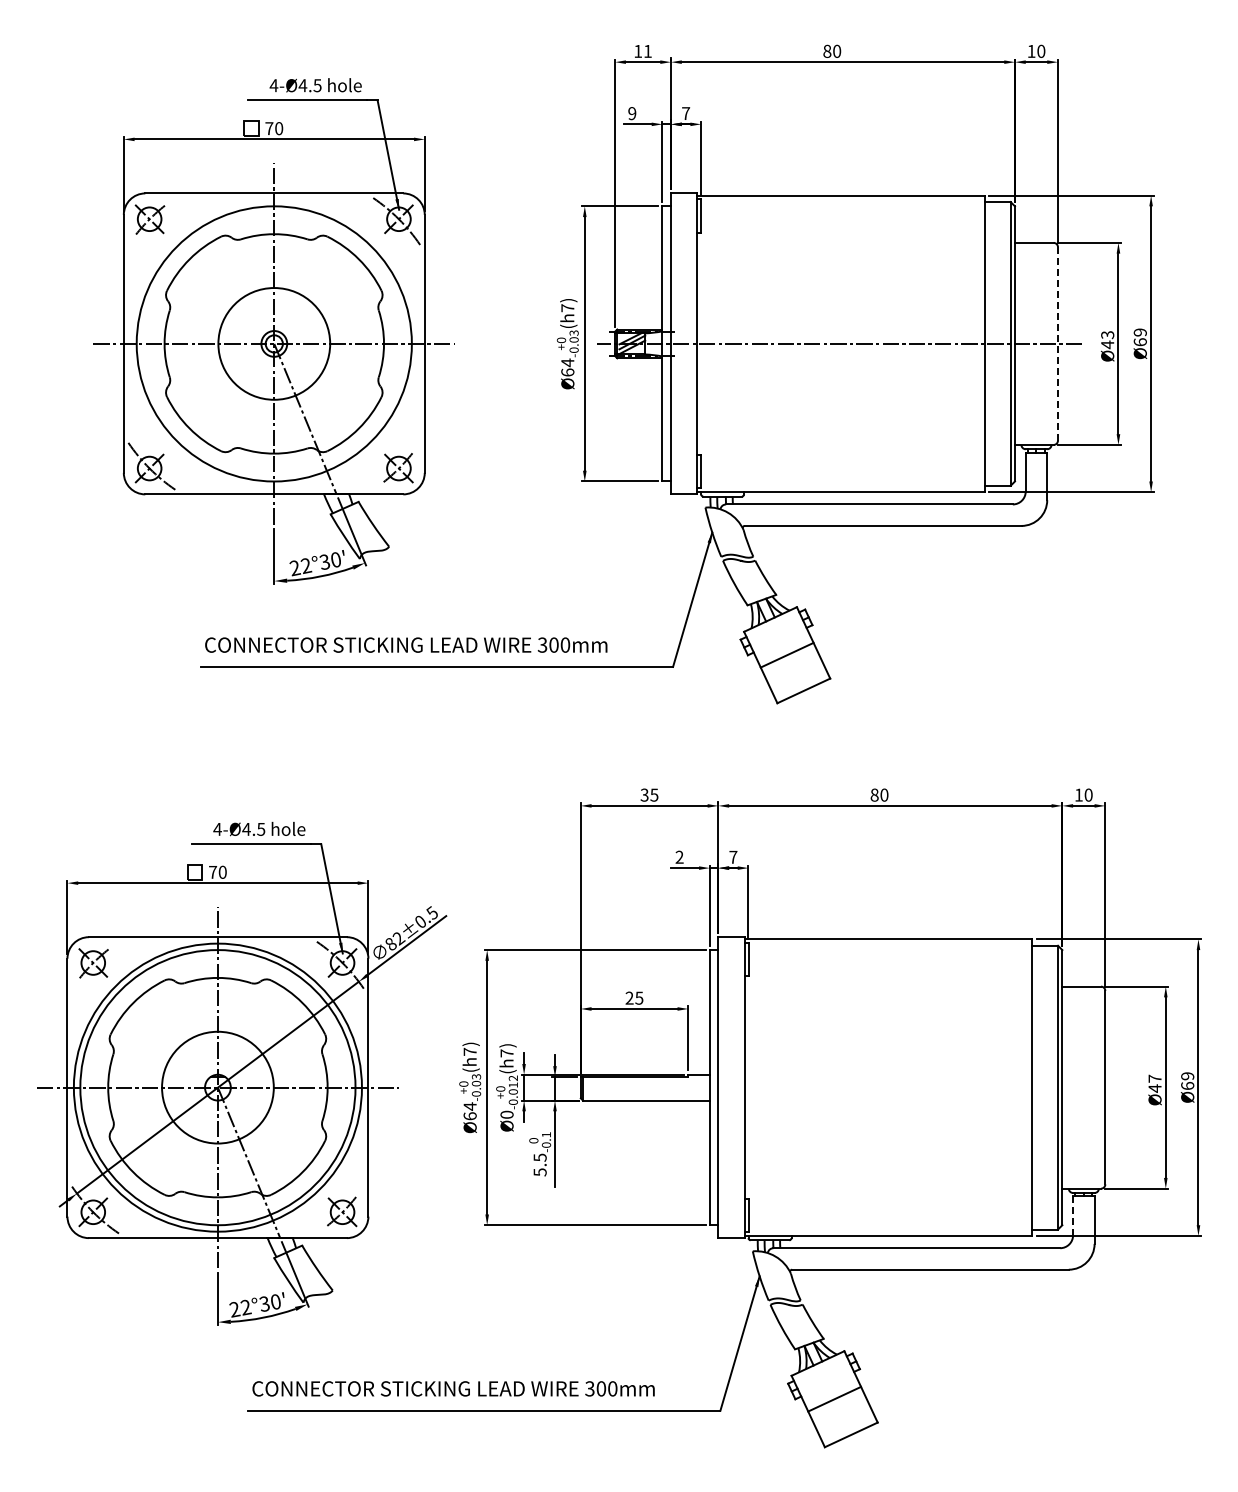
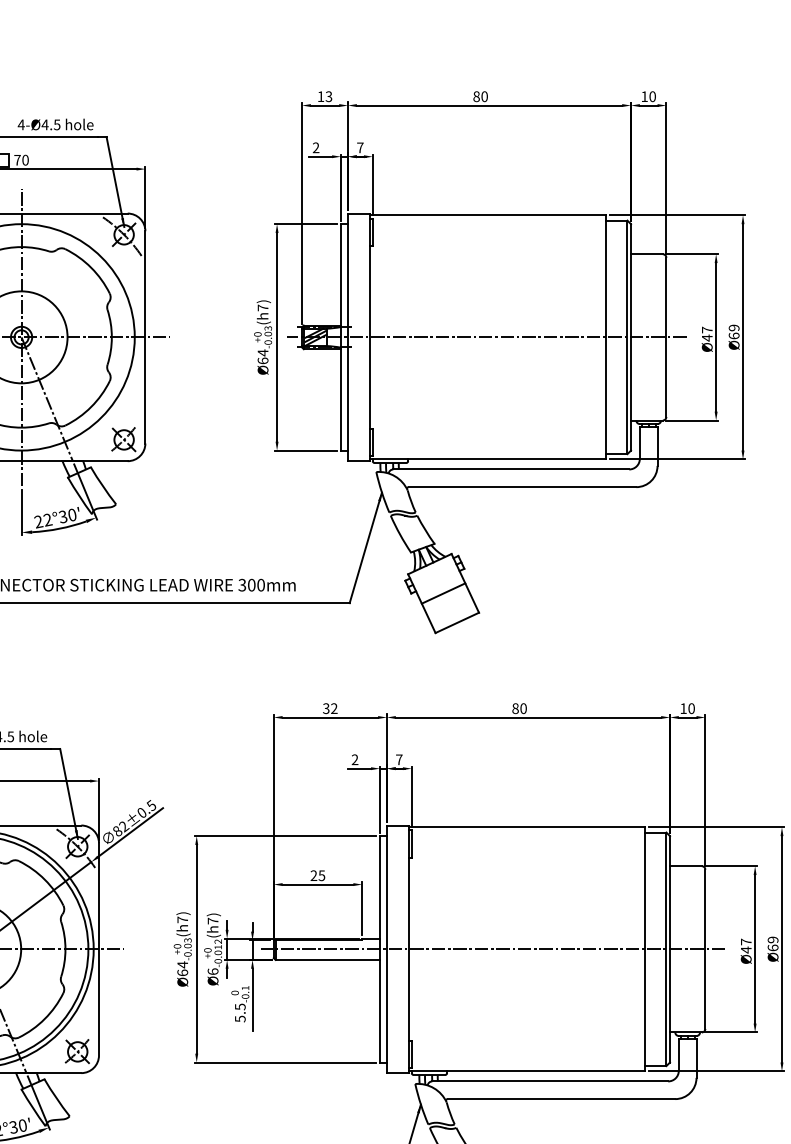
text: (647, 50) -> (328, 95), 11 -> 13
text: (632, 113) -> (316, 147), 9 -> 2
text: (1107, 335) -> (707, 330), Ø43 -> Ø47
line: (1057, 343) -> (665, 337), dashed -> solid
text: (654, 794) -> (334, 708), 35 -> 32
line: (847, 1087) -> (493, 949), added
text: (506, 1114) -> (212, 971), Ø0 -> Ø6
line: (1073, 1216) -> (679, 1055), dashed -> solid

